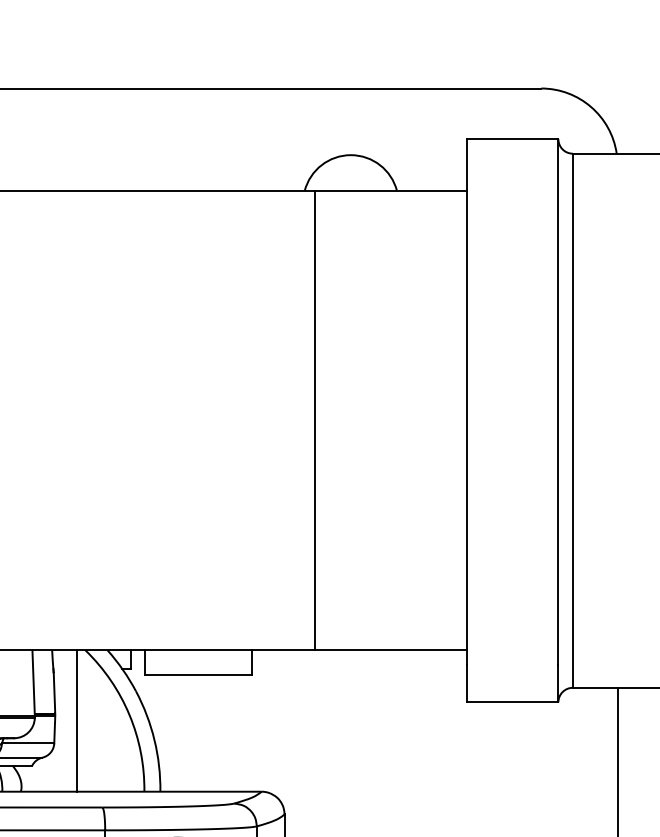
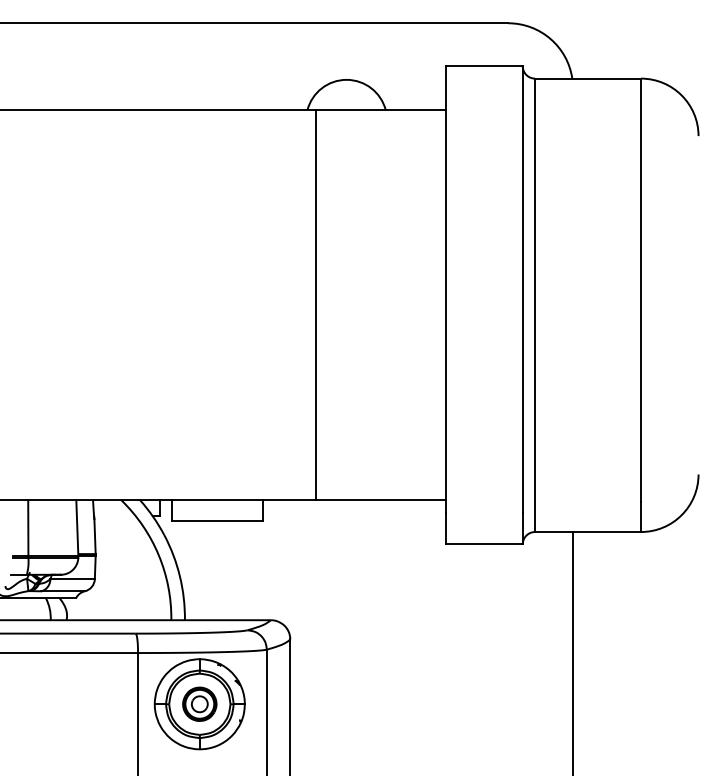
line: (76, 721) -> (113, 560), removed

